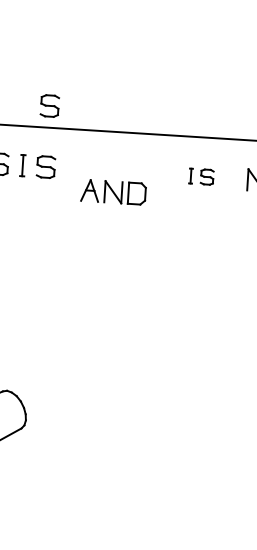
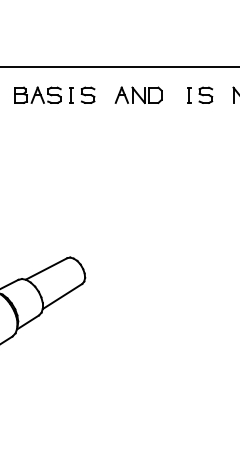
part: (49, 104) -> (87, 50), removed
part: (202, 175) -> (200, 94), size x1.43
part: (113, 191) -> (138, 94), moved

